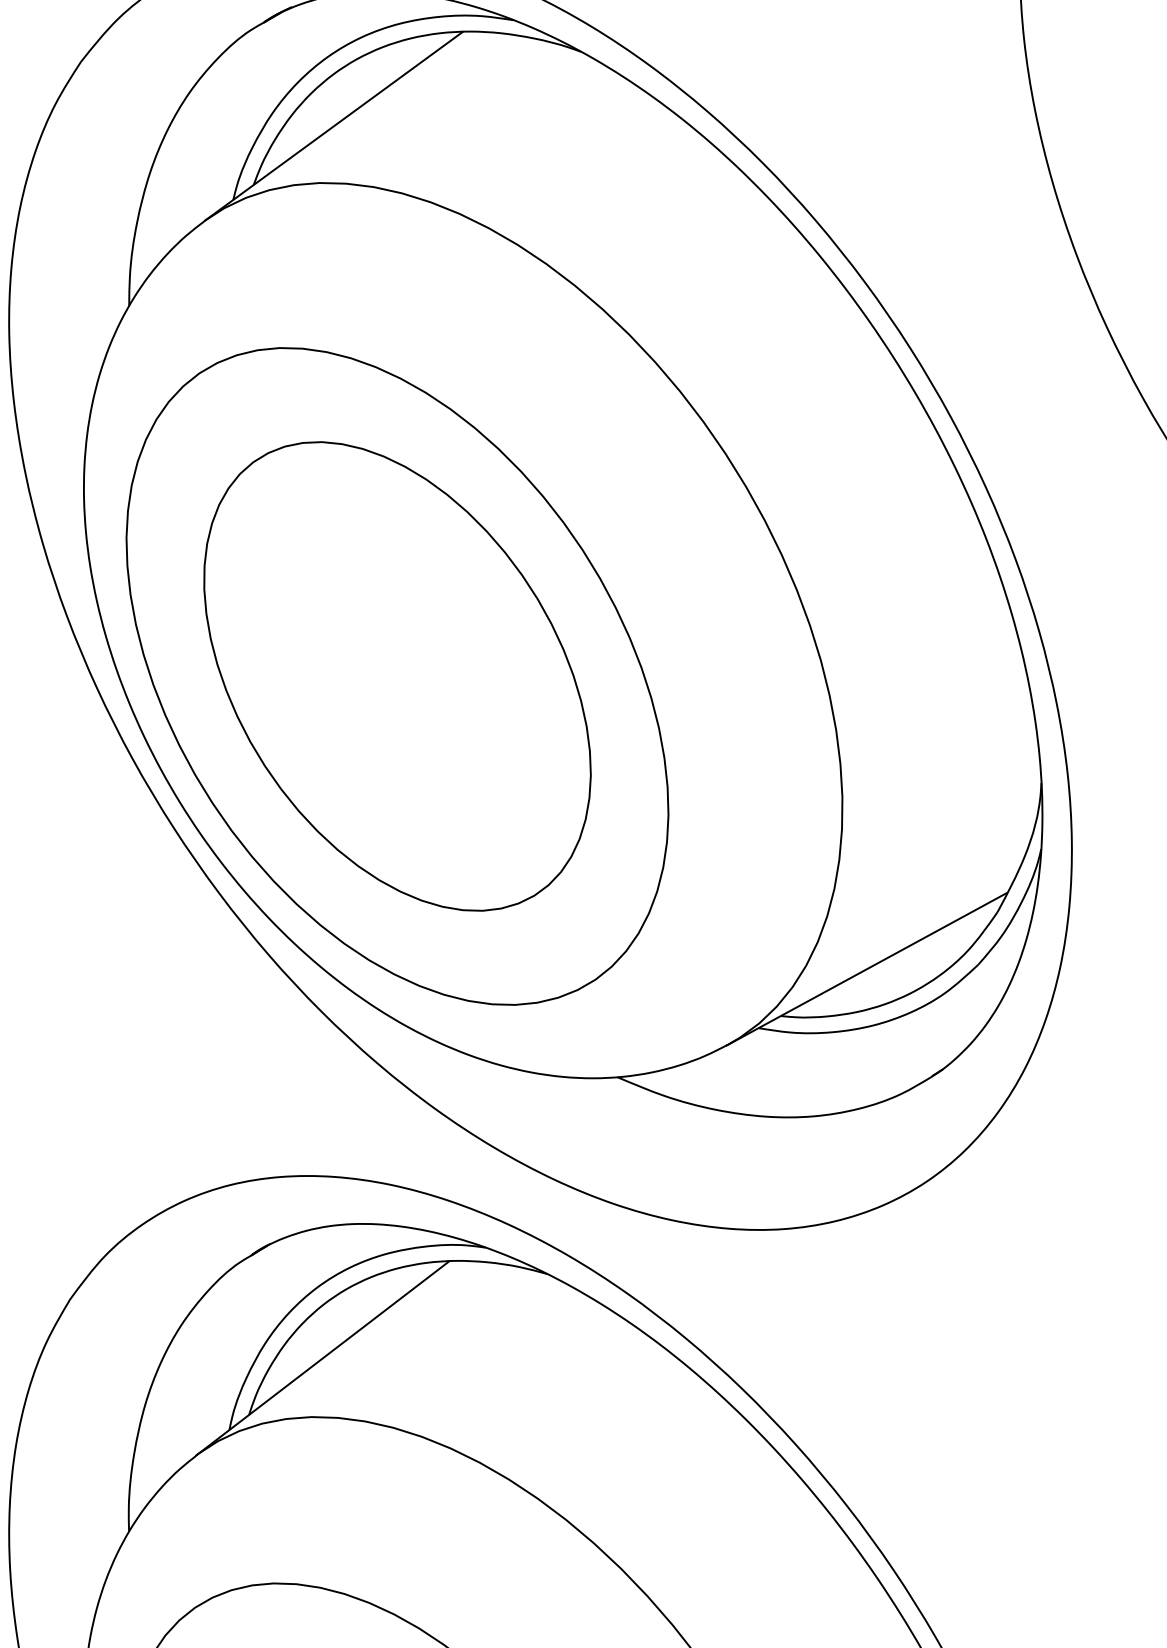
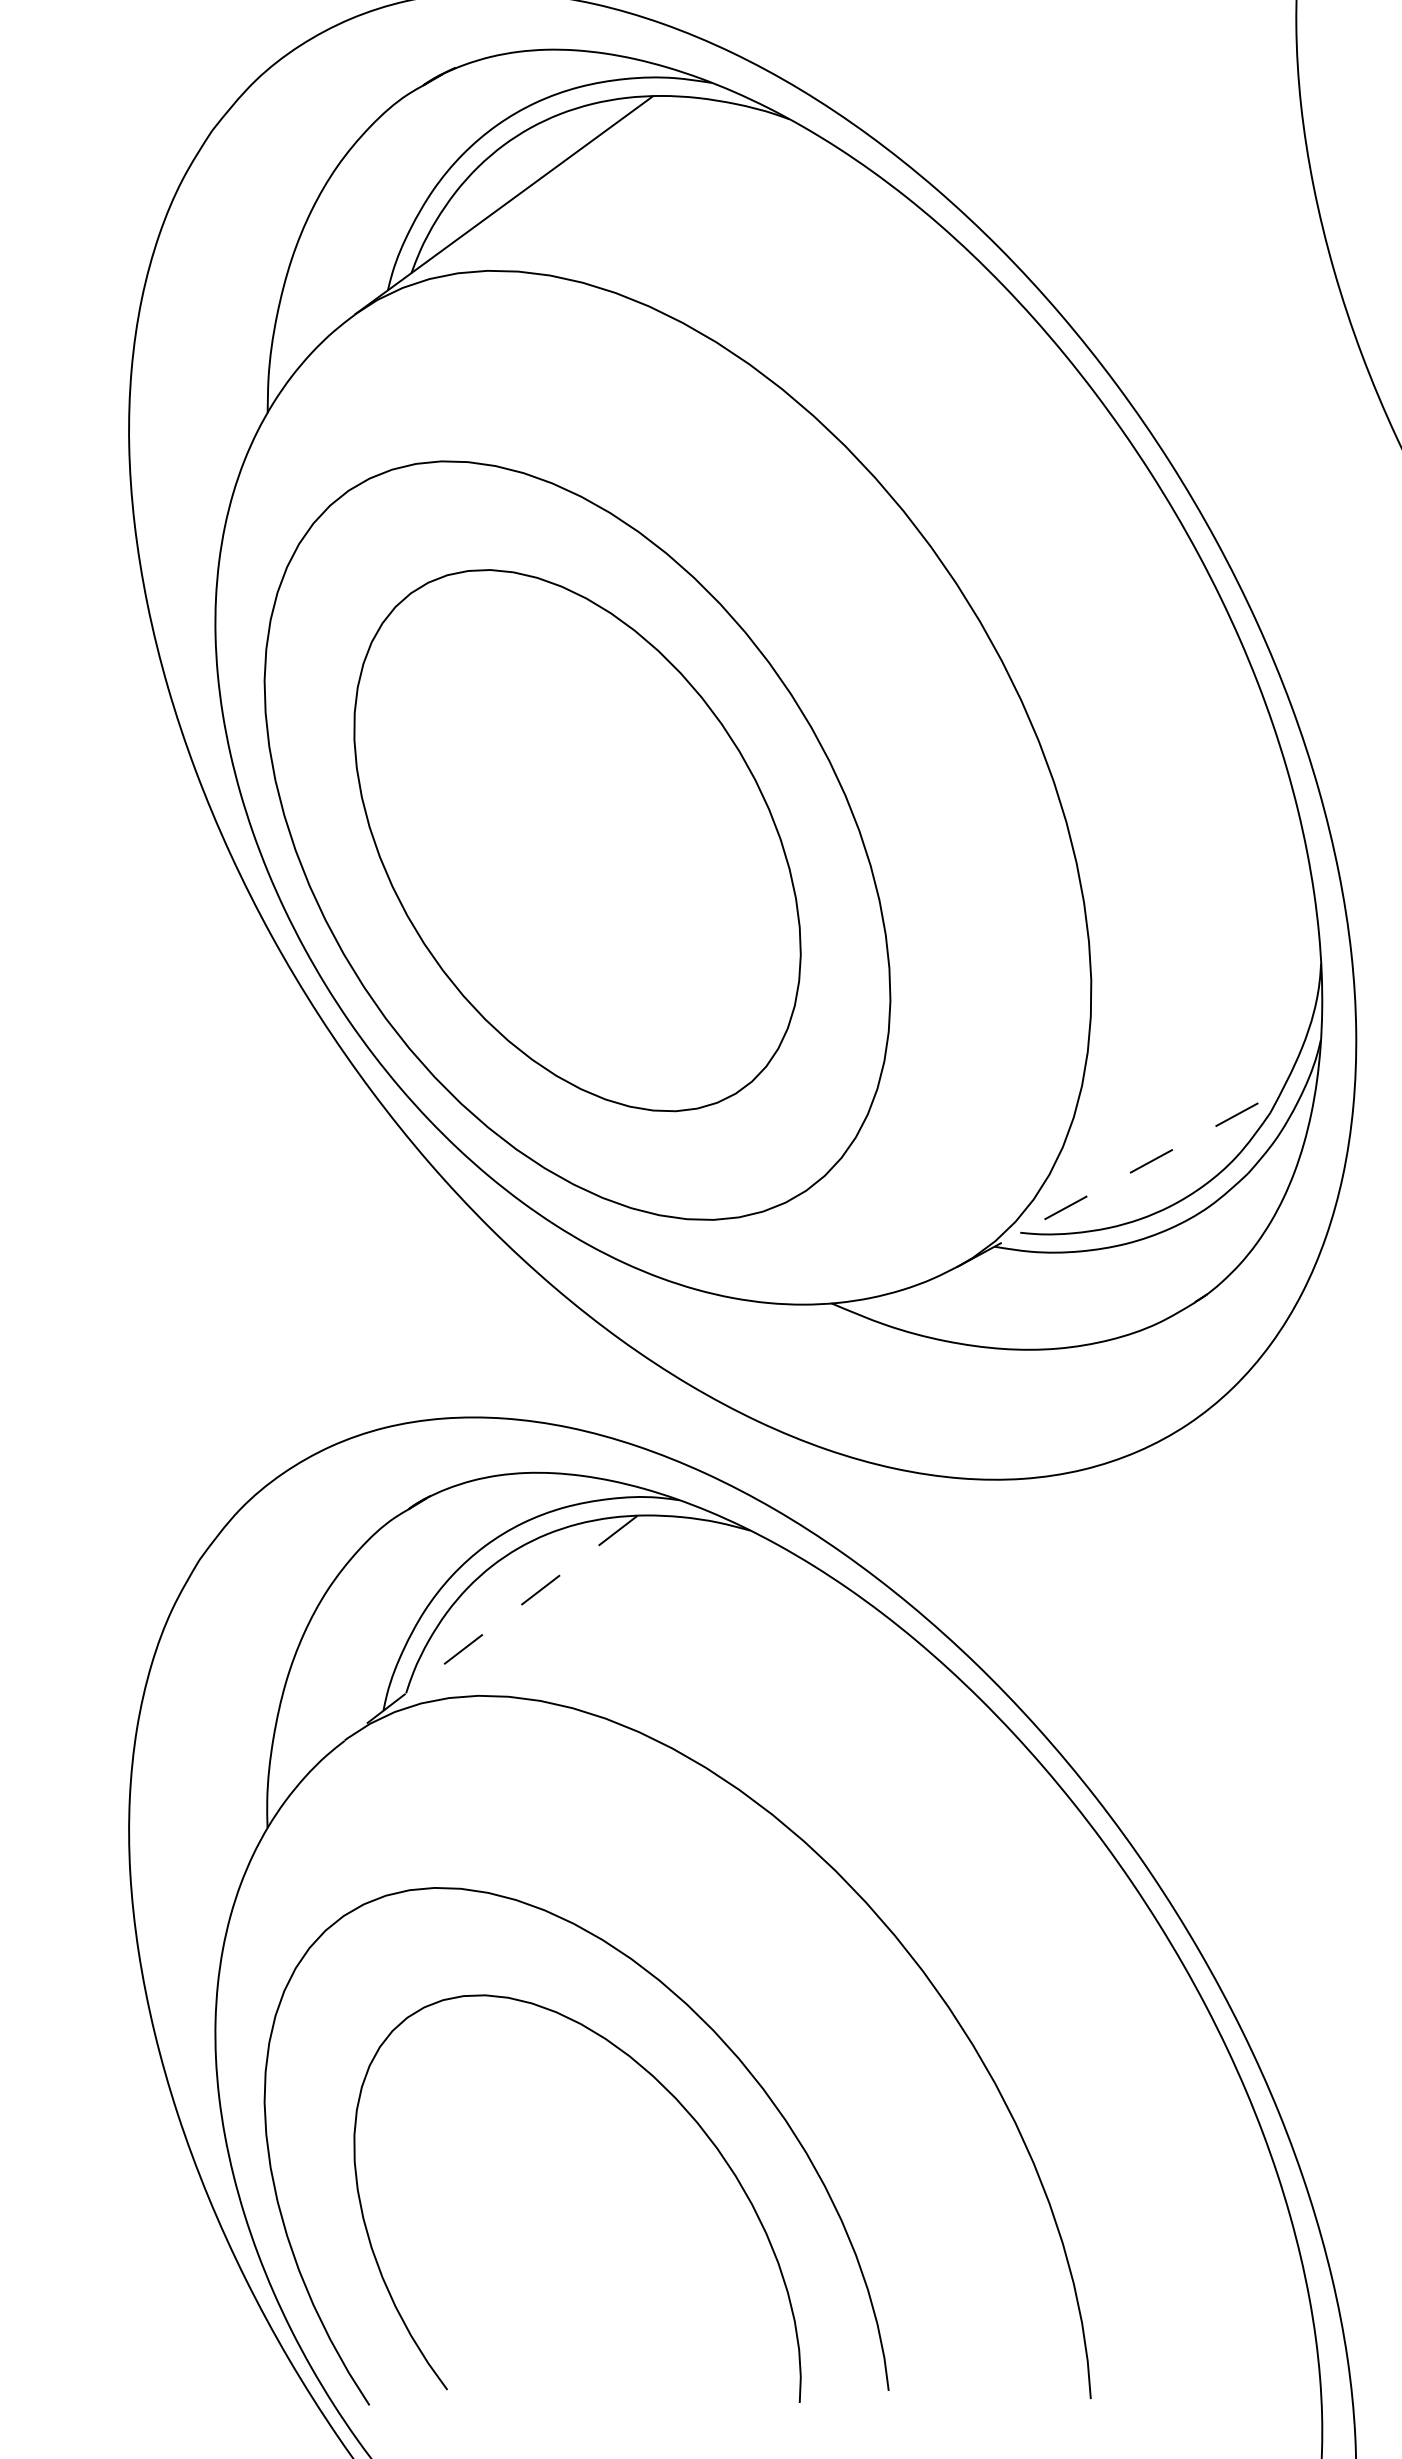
line: (867, 969) -> (1120, 1178), solid -> dashed
line: (322, 1358) -> (490, 1628), solid -> dashed

